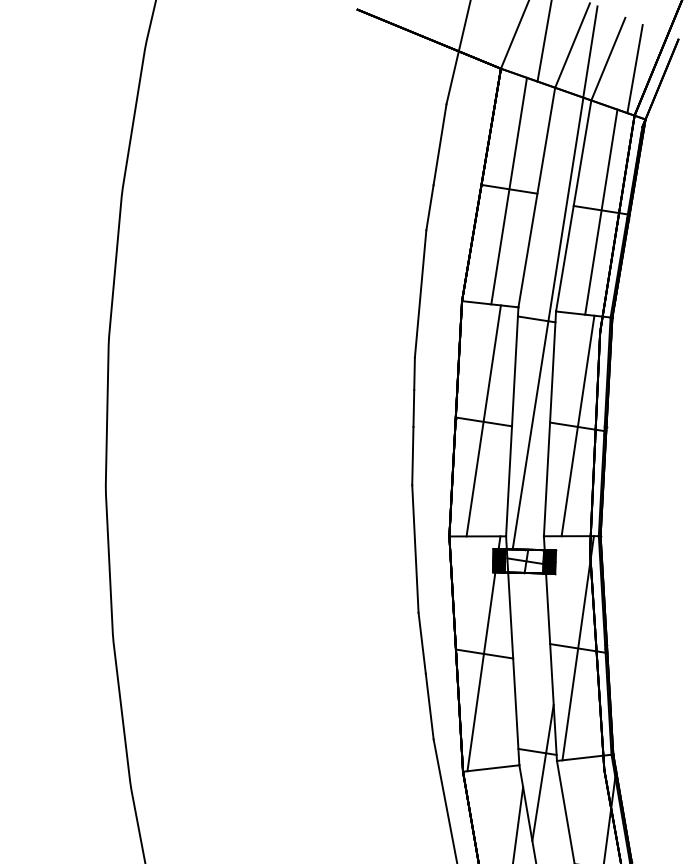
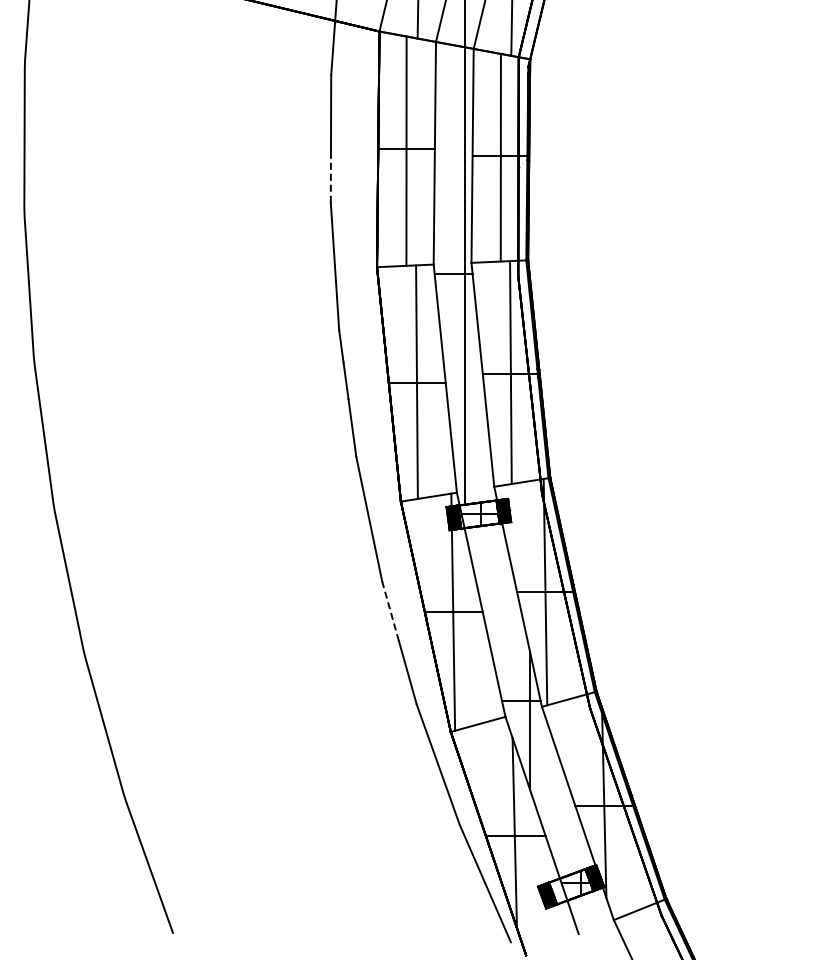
line: (429, 207) -> (330, 179), solid -> dashed
line: (422, 643) -> (390, 611), solid -> dashed

